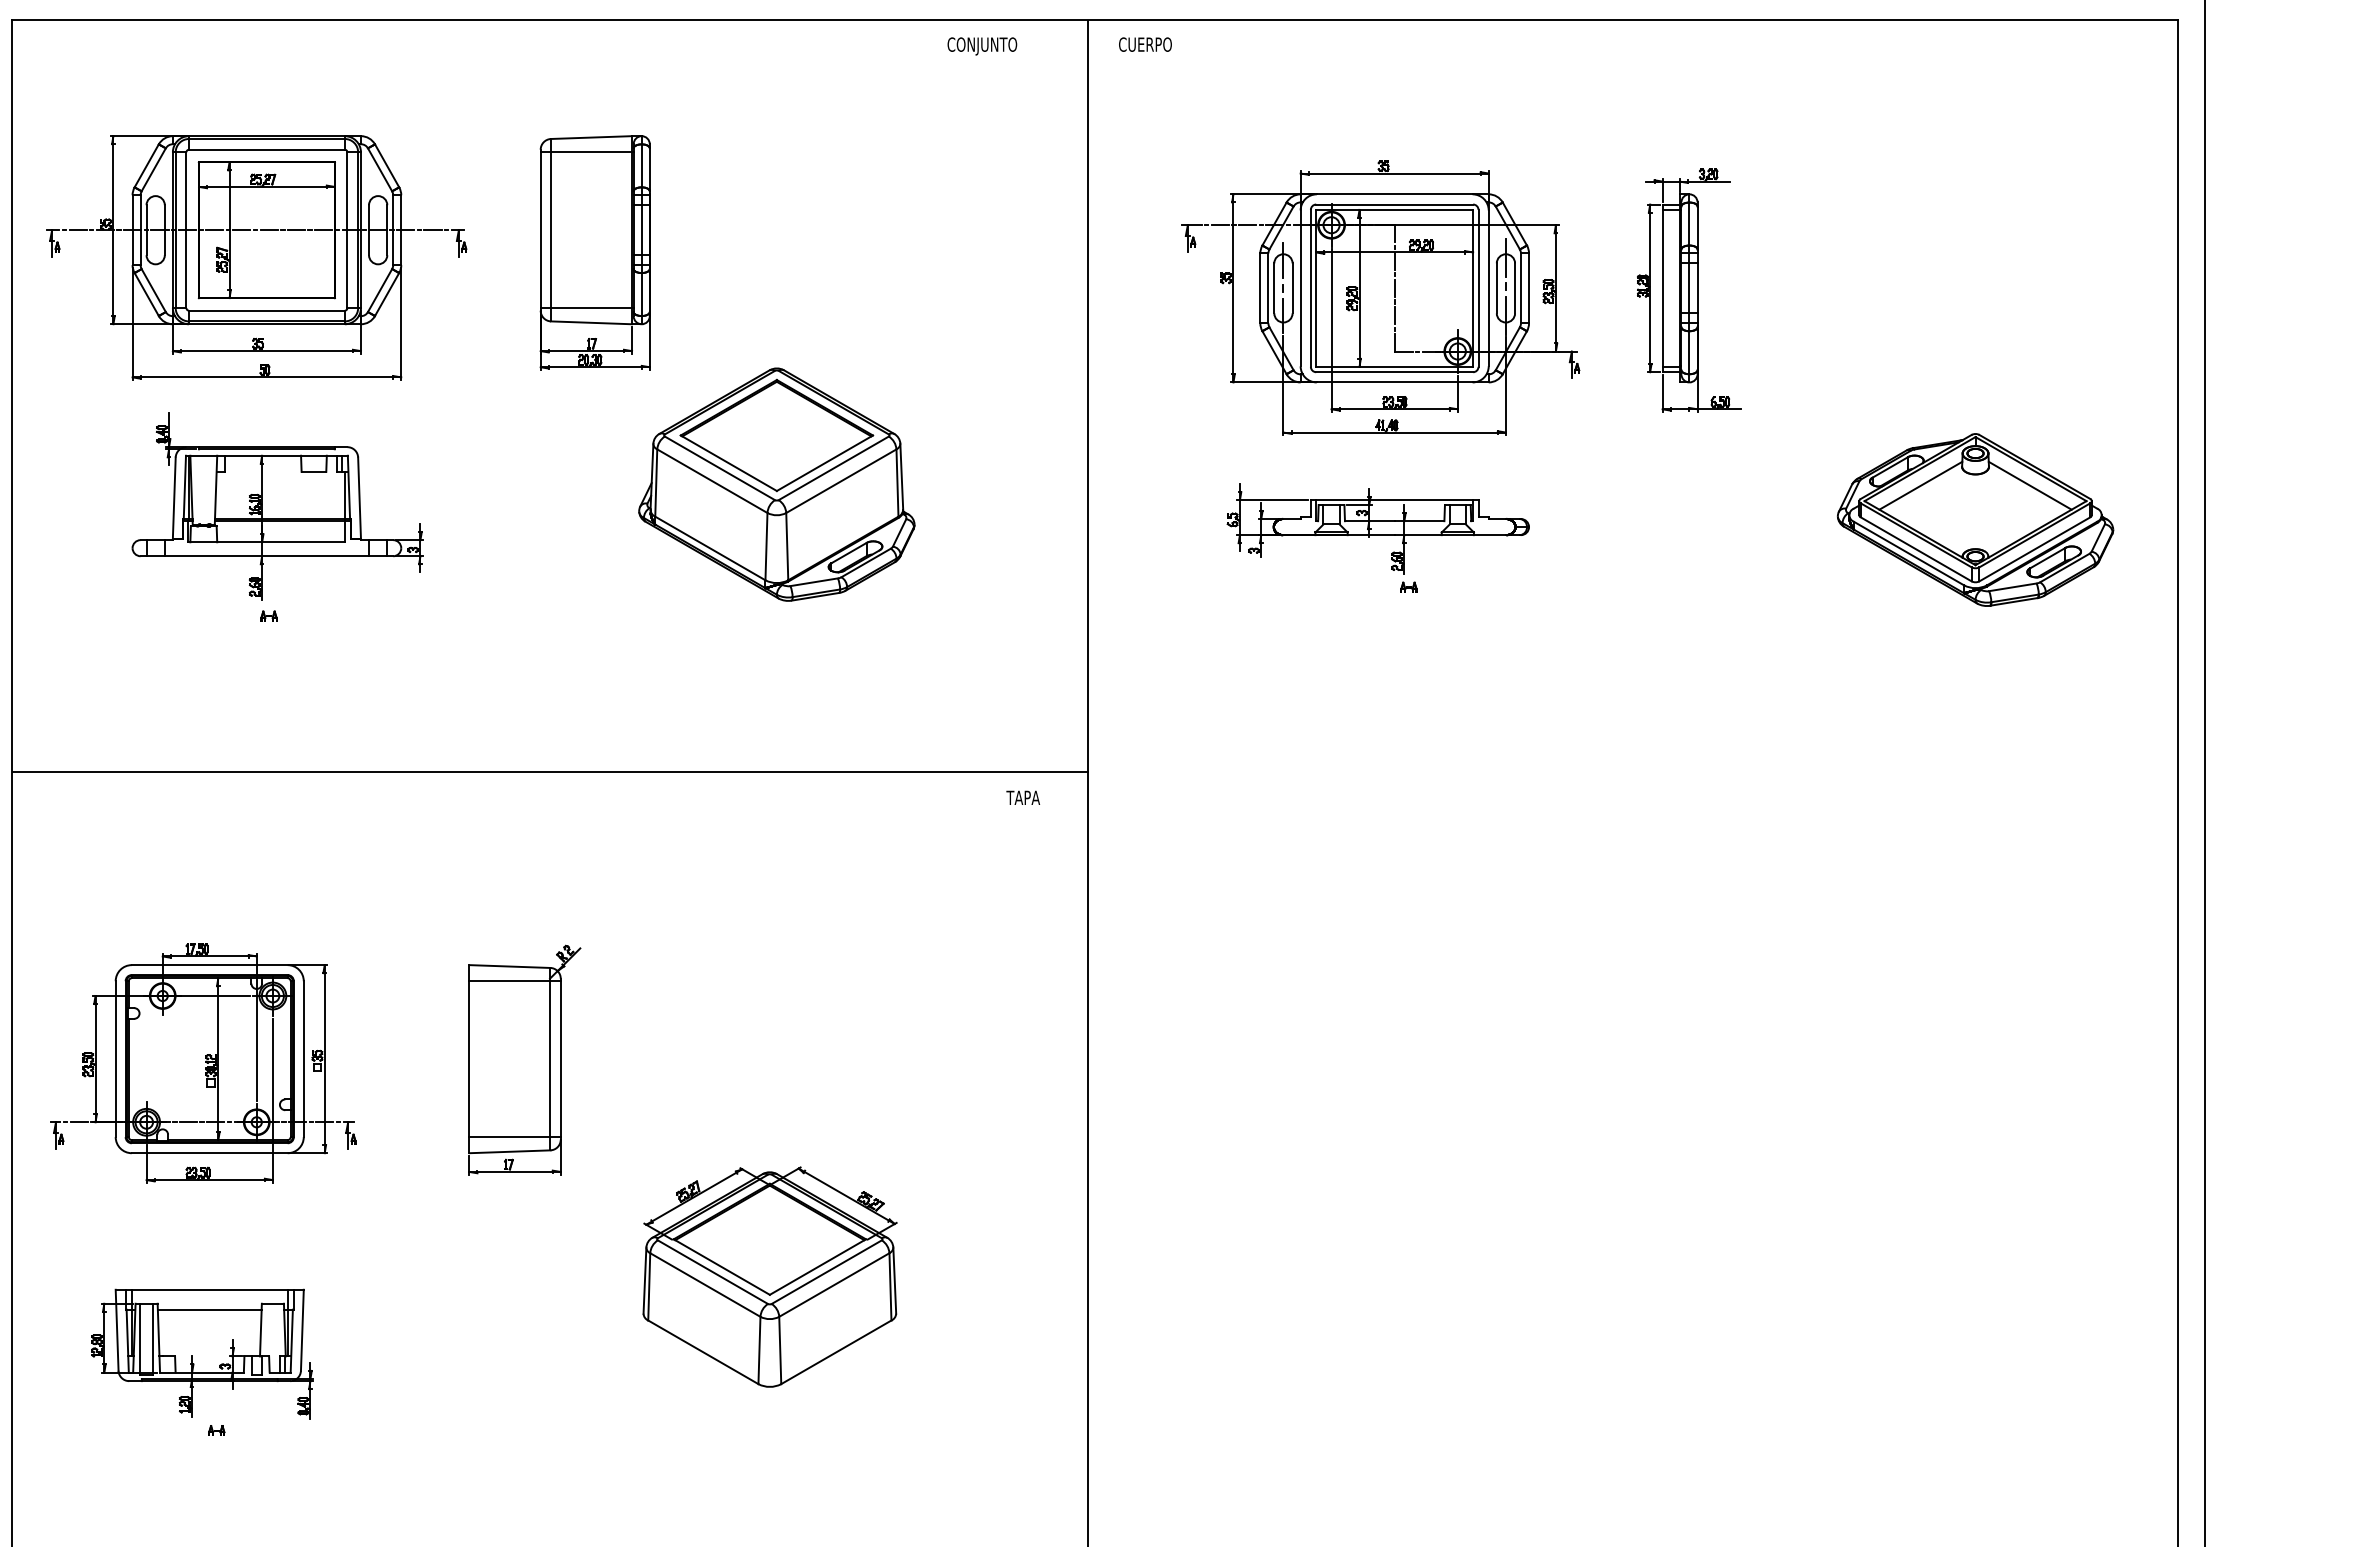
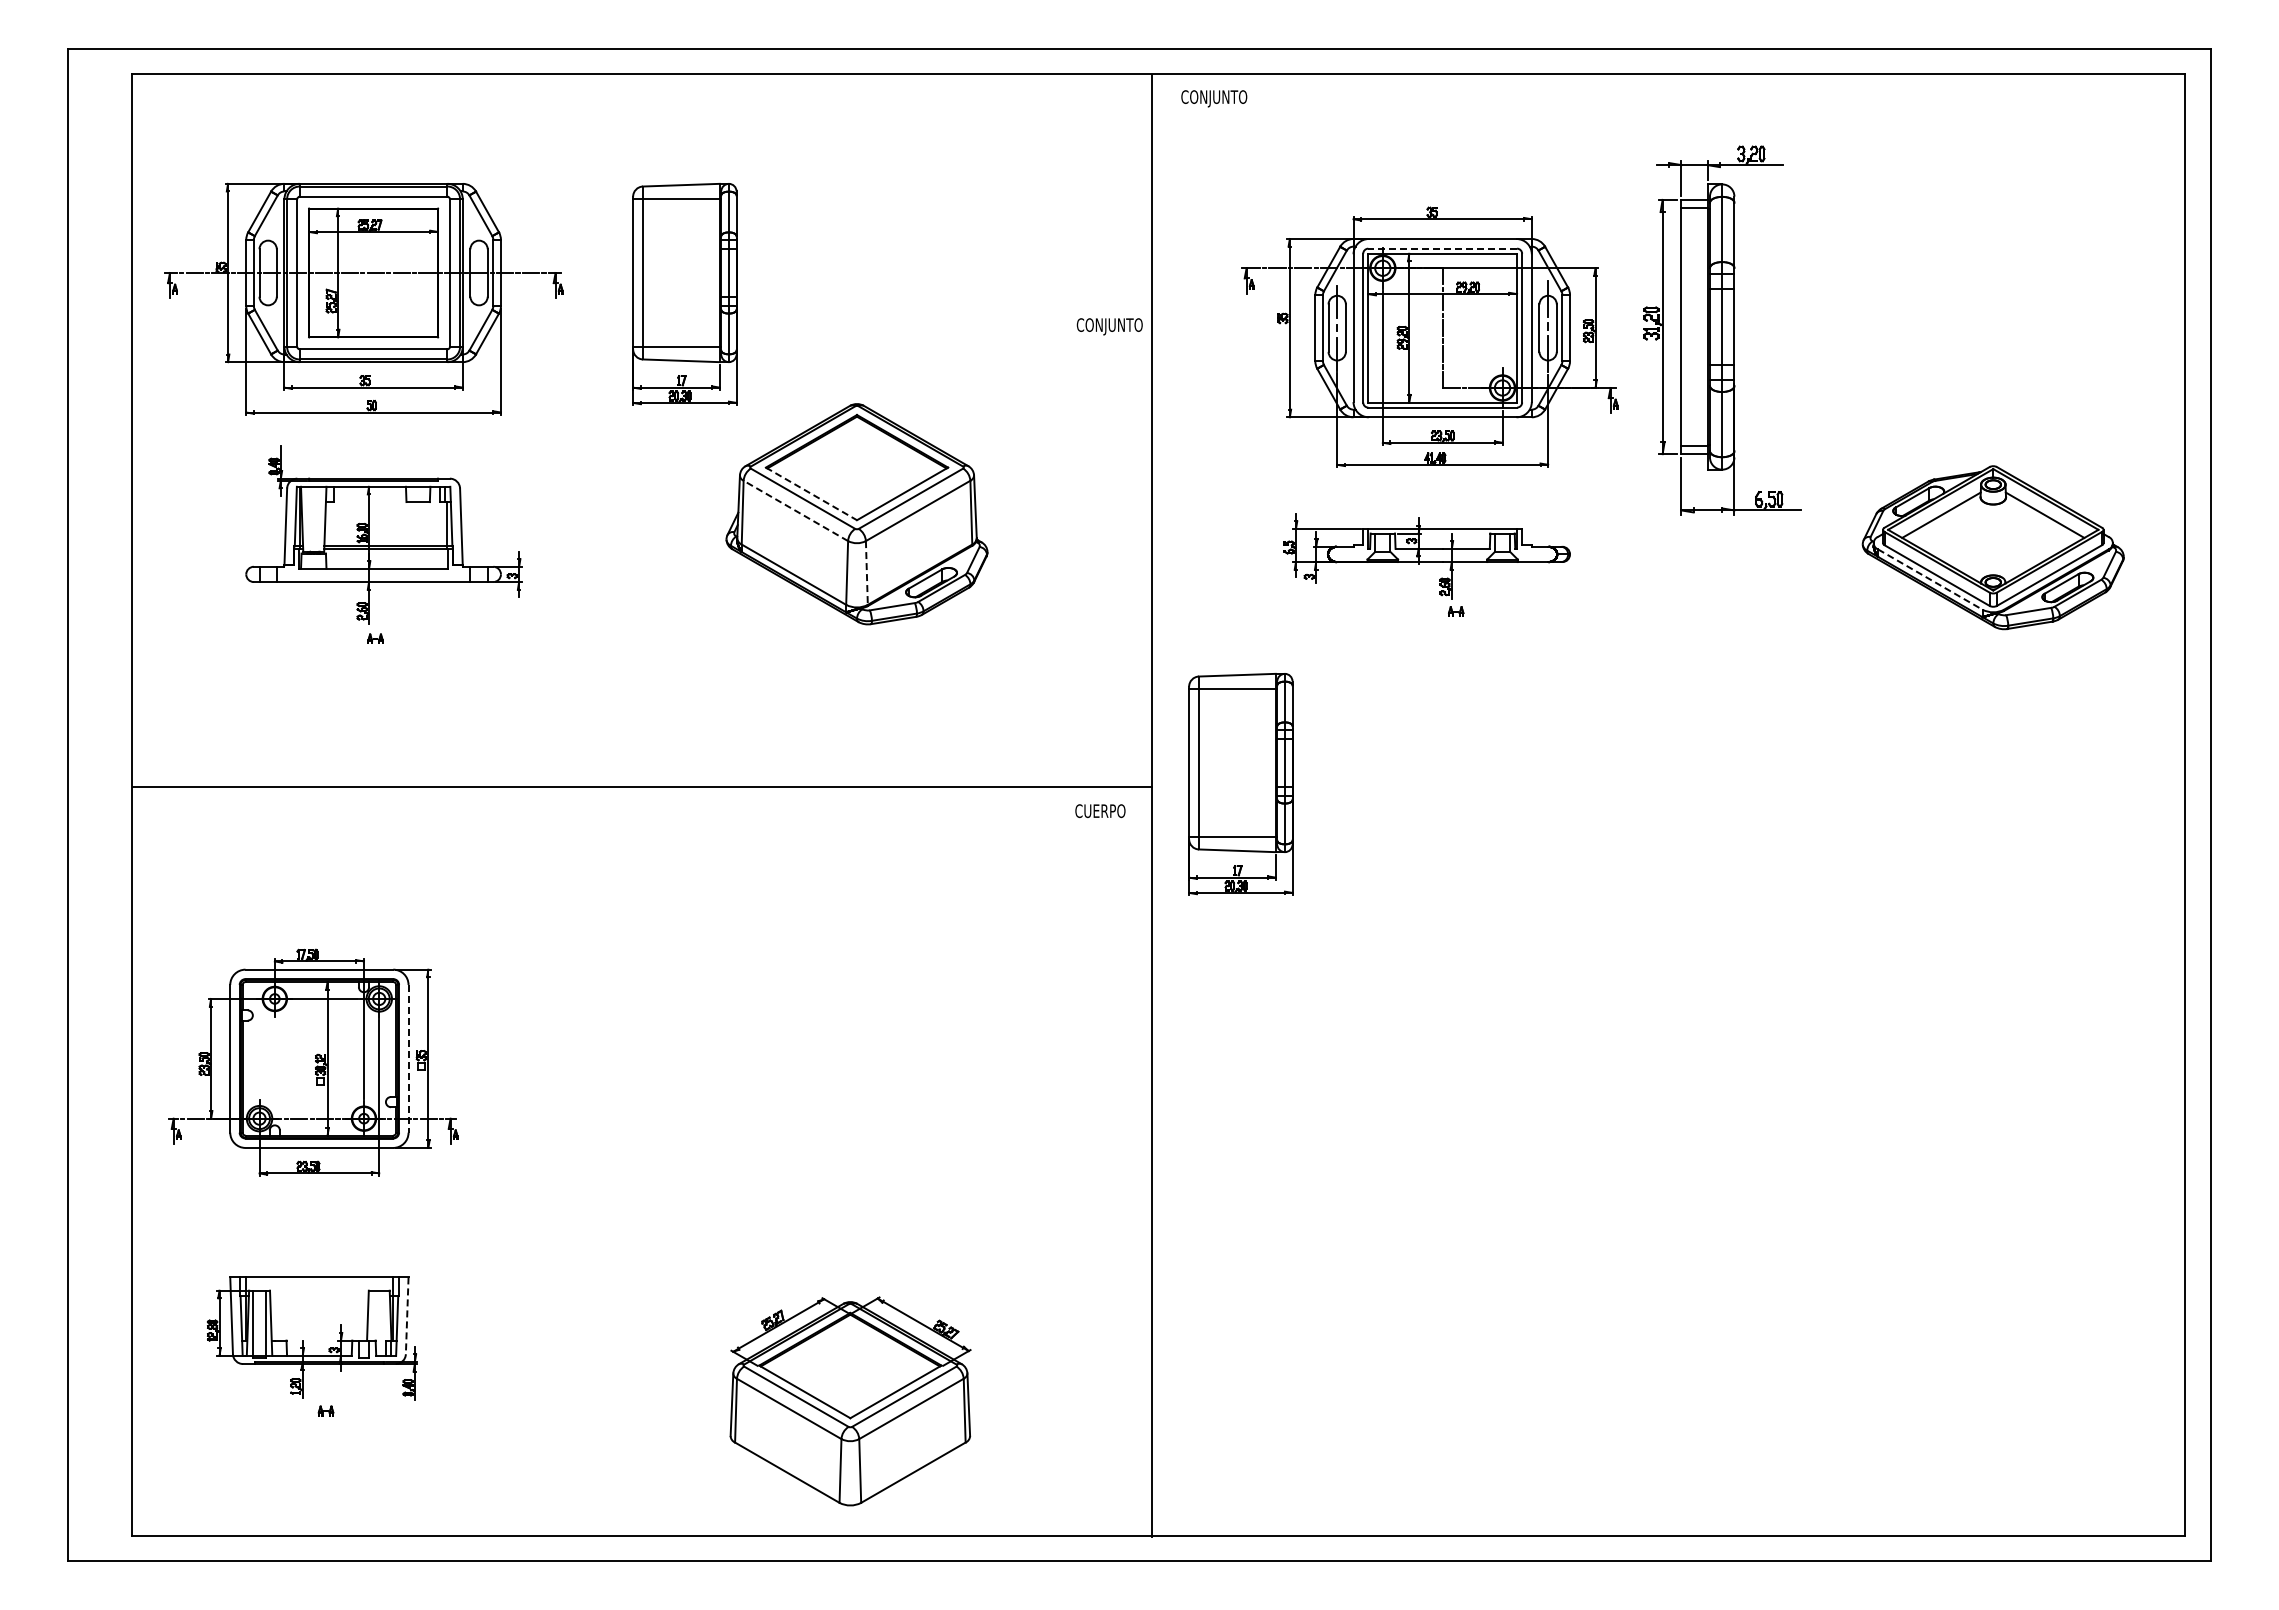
text: (982, 46) -> (1109, 326), moved
text: (1158, 46) -> (1218, 98), CUERPO -> CONJUNTO
line: (1394, 204) -> (1442, 248), solid -> dashed
part: (1688, 289) -> (1721, 329), size x1.6
line: (728, 462) -> (811, 493), solid -> dashed
line: (711, 480) -> (795, 510), solid -> dashed
line: (786, 546) -> (866, 572), solid -> dashed
line: (1909, 553) -> (1930, 579), solid -> dashed
part: (1181, 769) -> (1240, 784), added
text: (1032, 798) -> (1099, 811), TAPA -> CUERPO
line: (303, 1058) -> (408, 1058), solid -> dashed
part: (524, 1059) -> (617, 1059), removed
part: (770, 1277) -> (850, 1401), moved
line: (209, 1309) -> (319, 1296), removed
line: (302, 1330) -> (407, 1316), solid -> dashed

